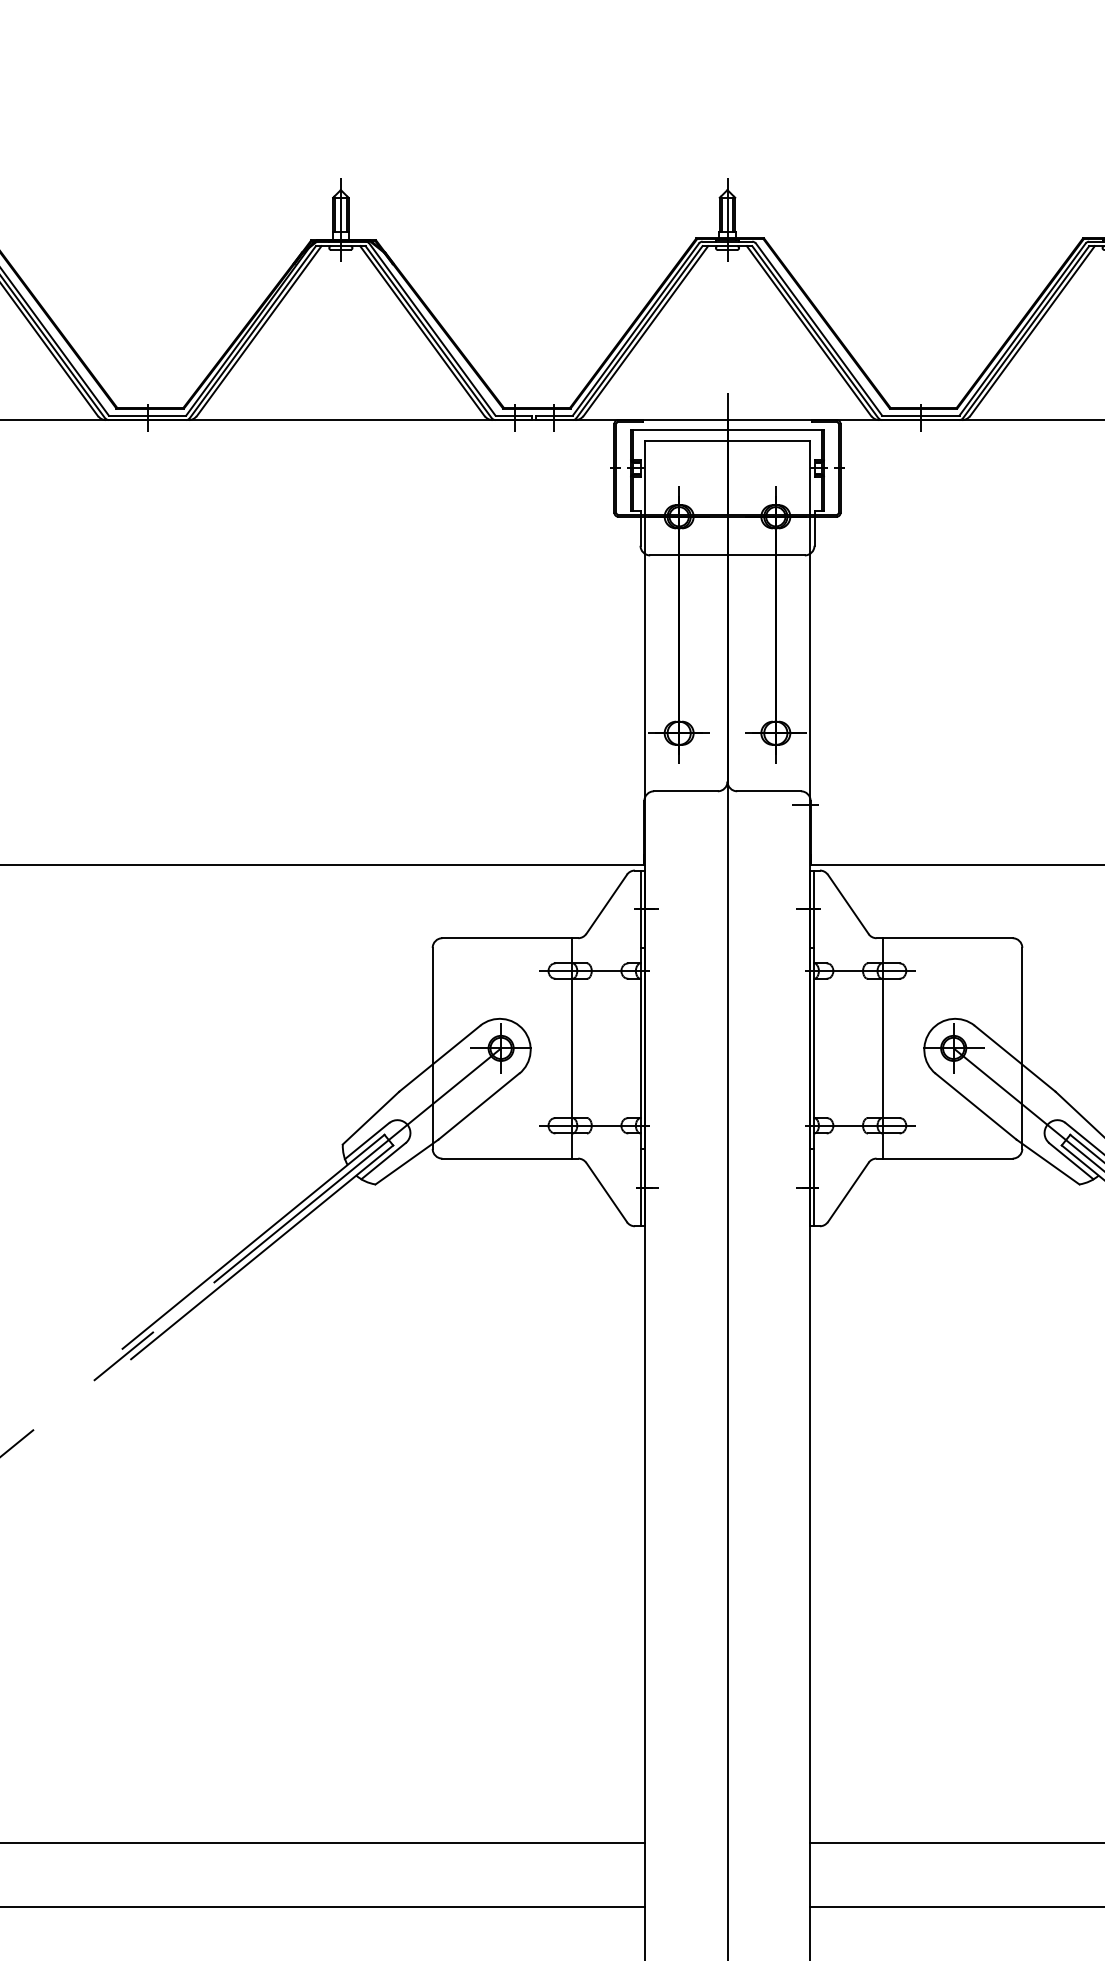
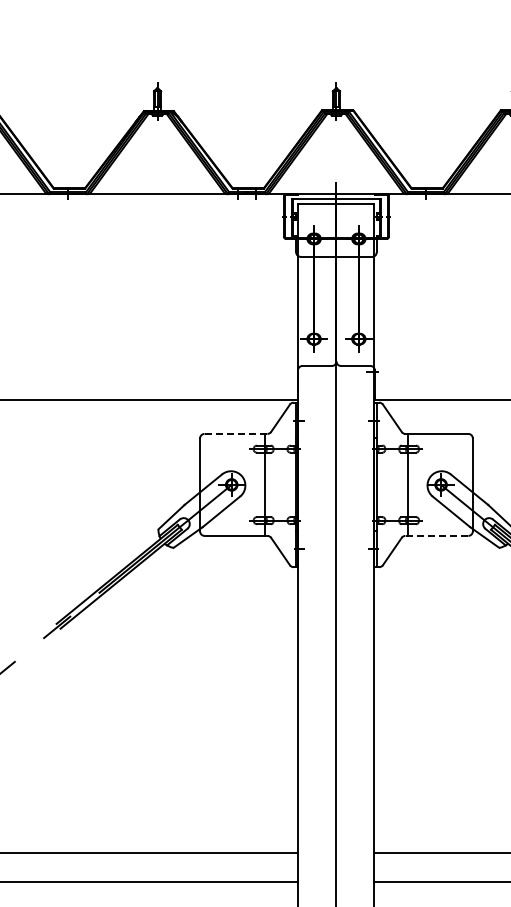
line: (511, 937) -> (236, 433), solid -> dashed
line: (943, 1157) -> (436, 535), solid -> dashed

